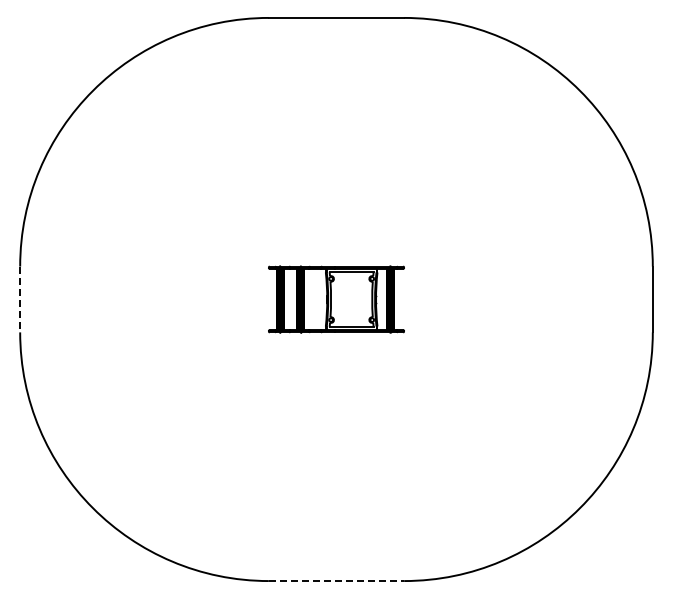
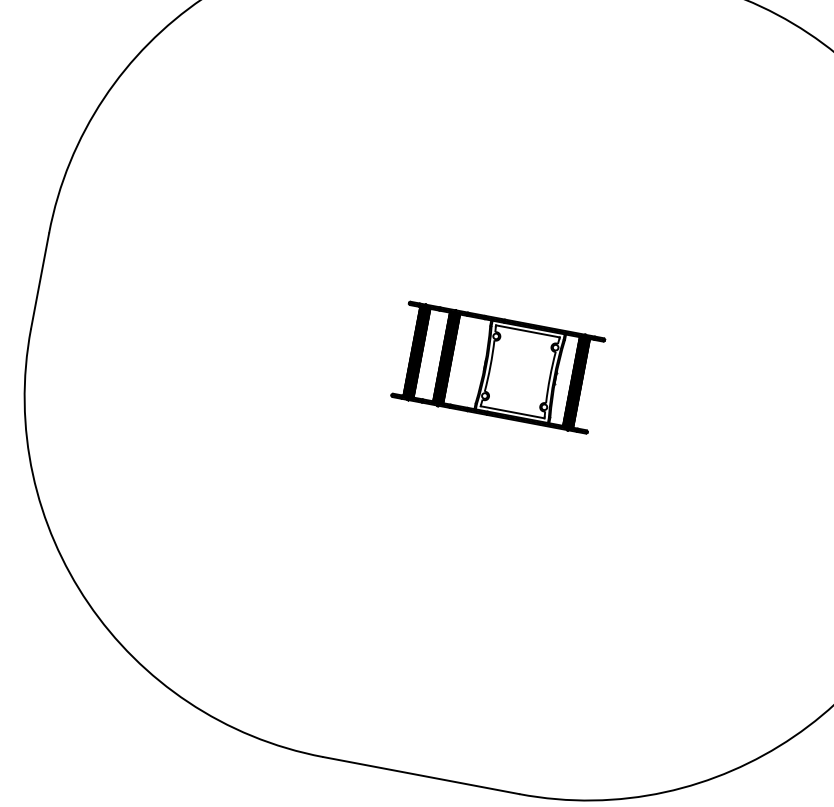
line: (20, 299) -> (40, 281), dashed -> solid
line: (336, 581) -> (421, 776), dashed -> solid

